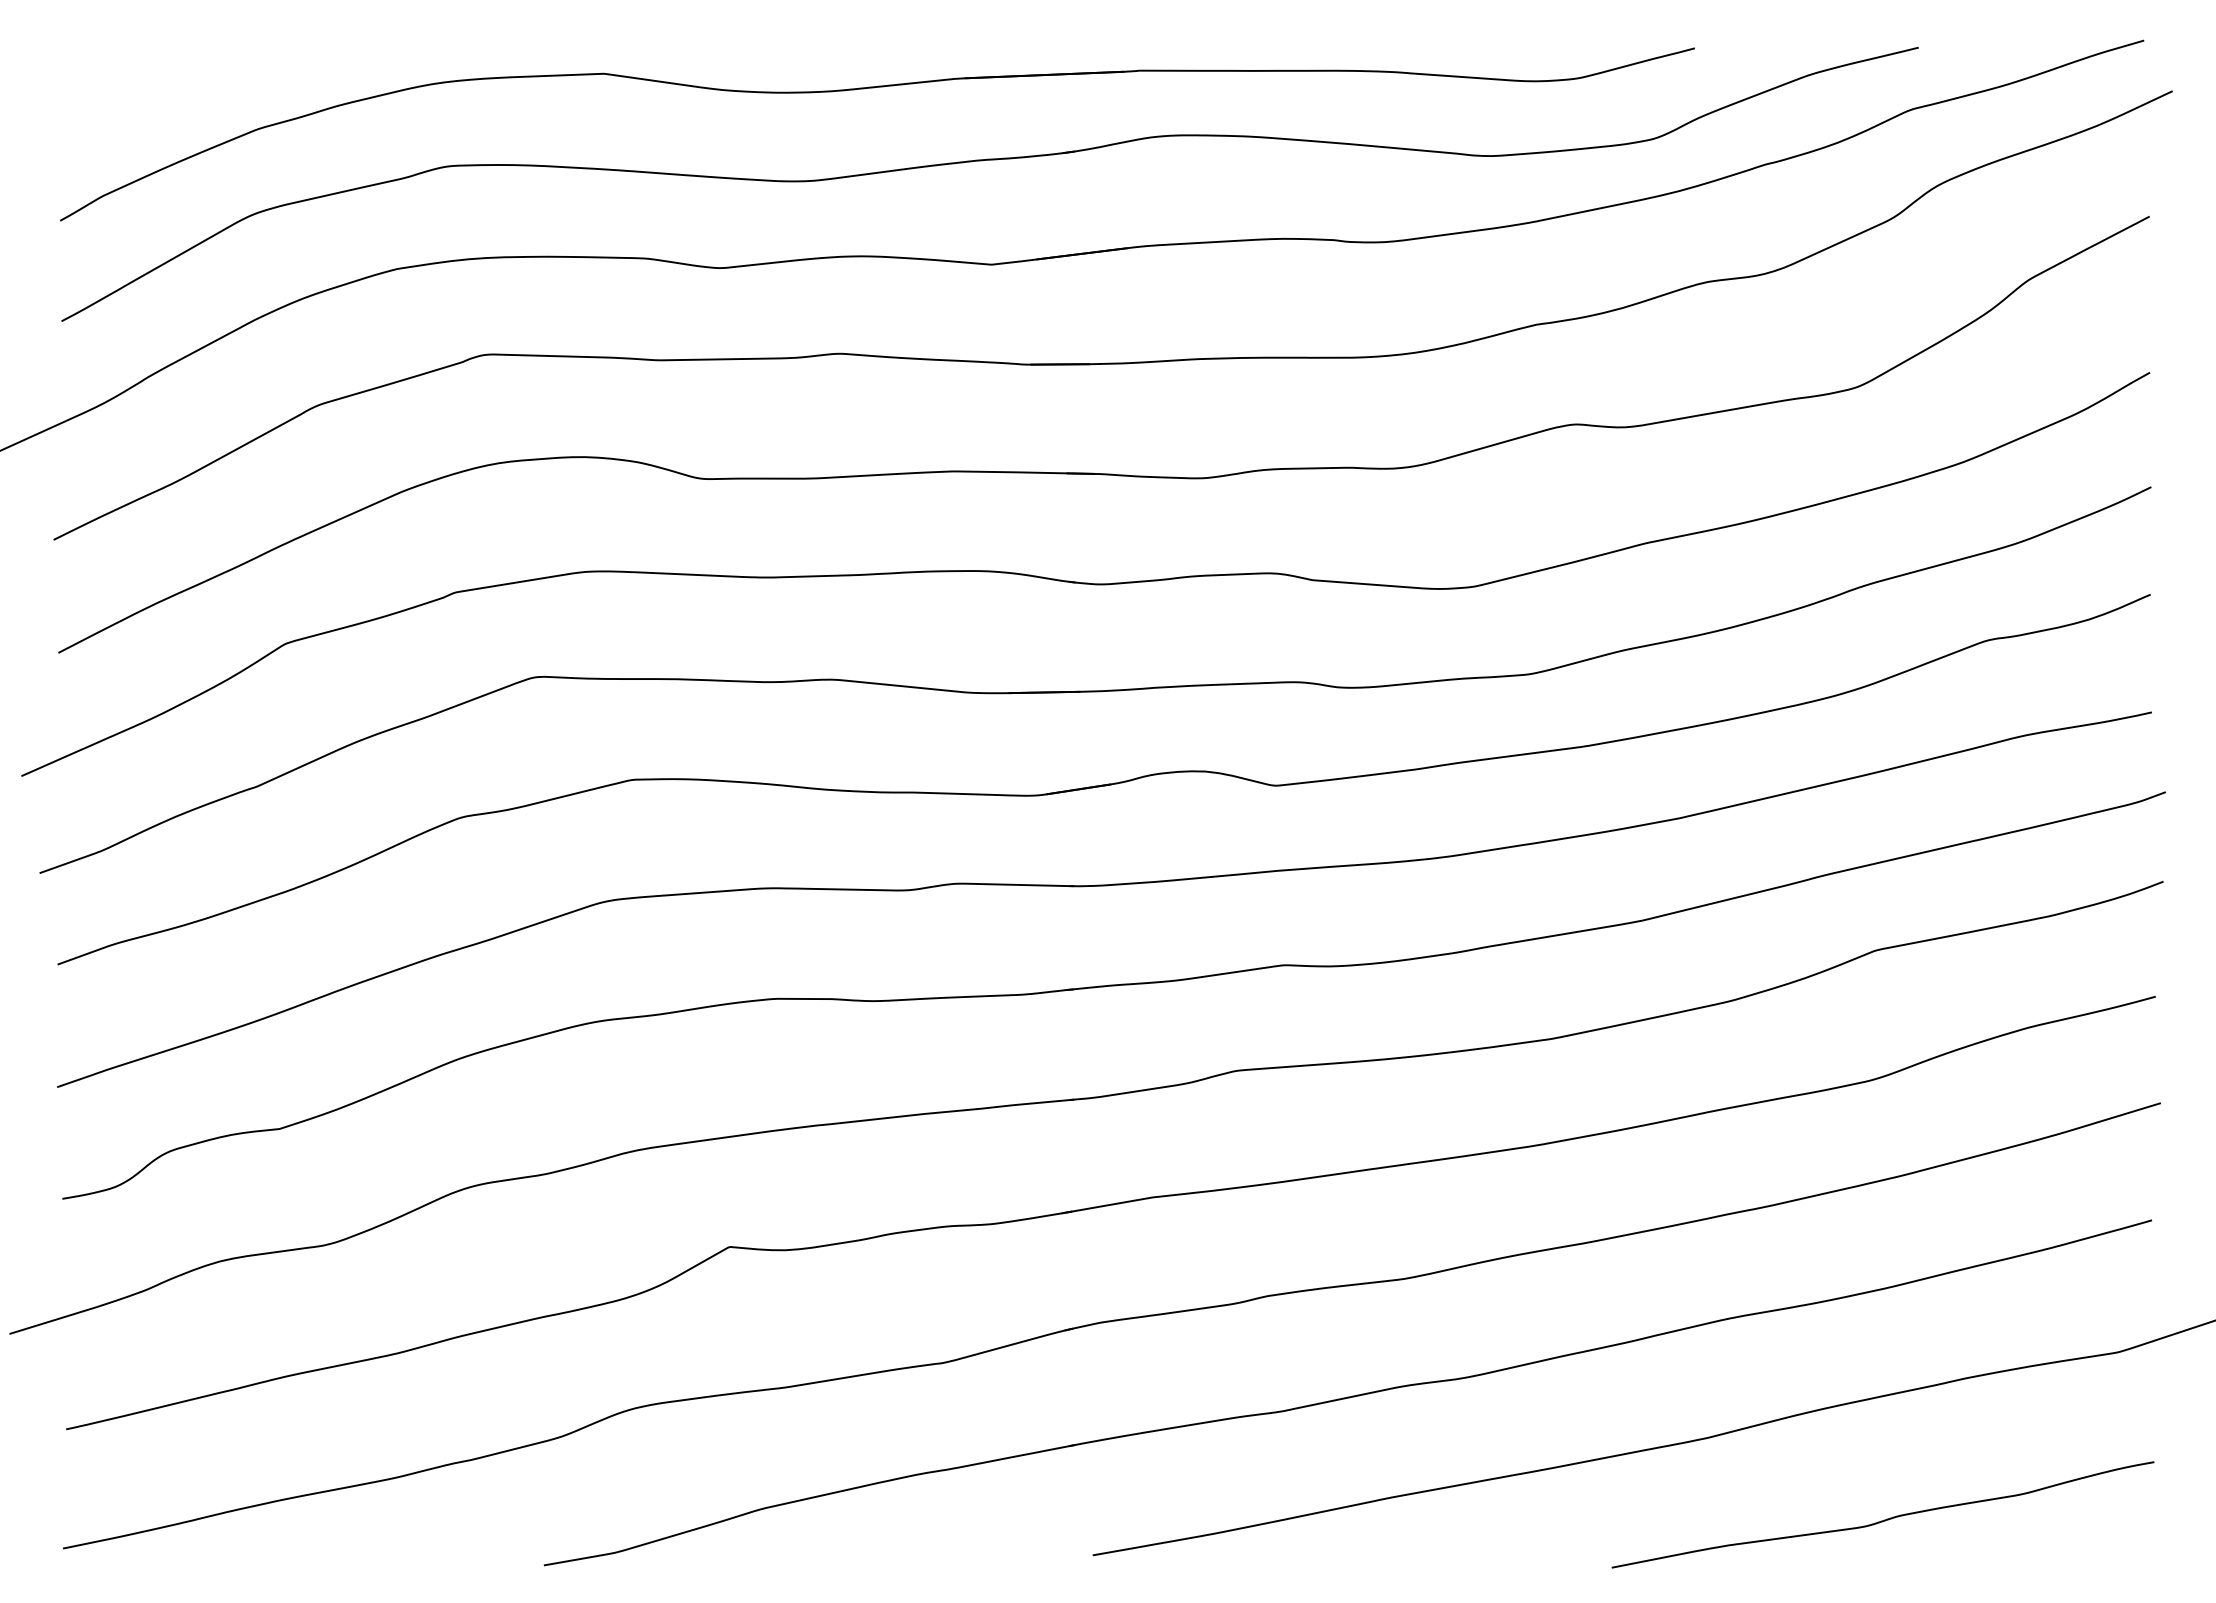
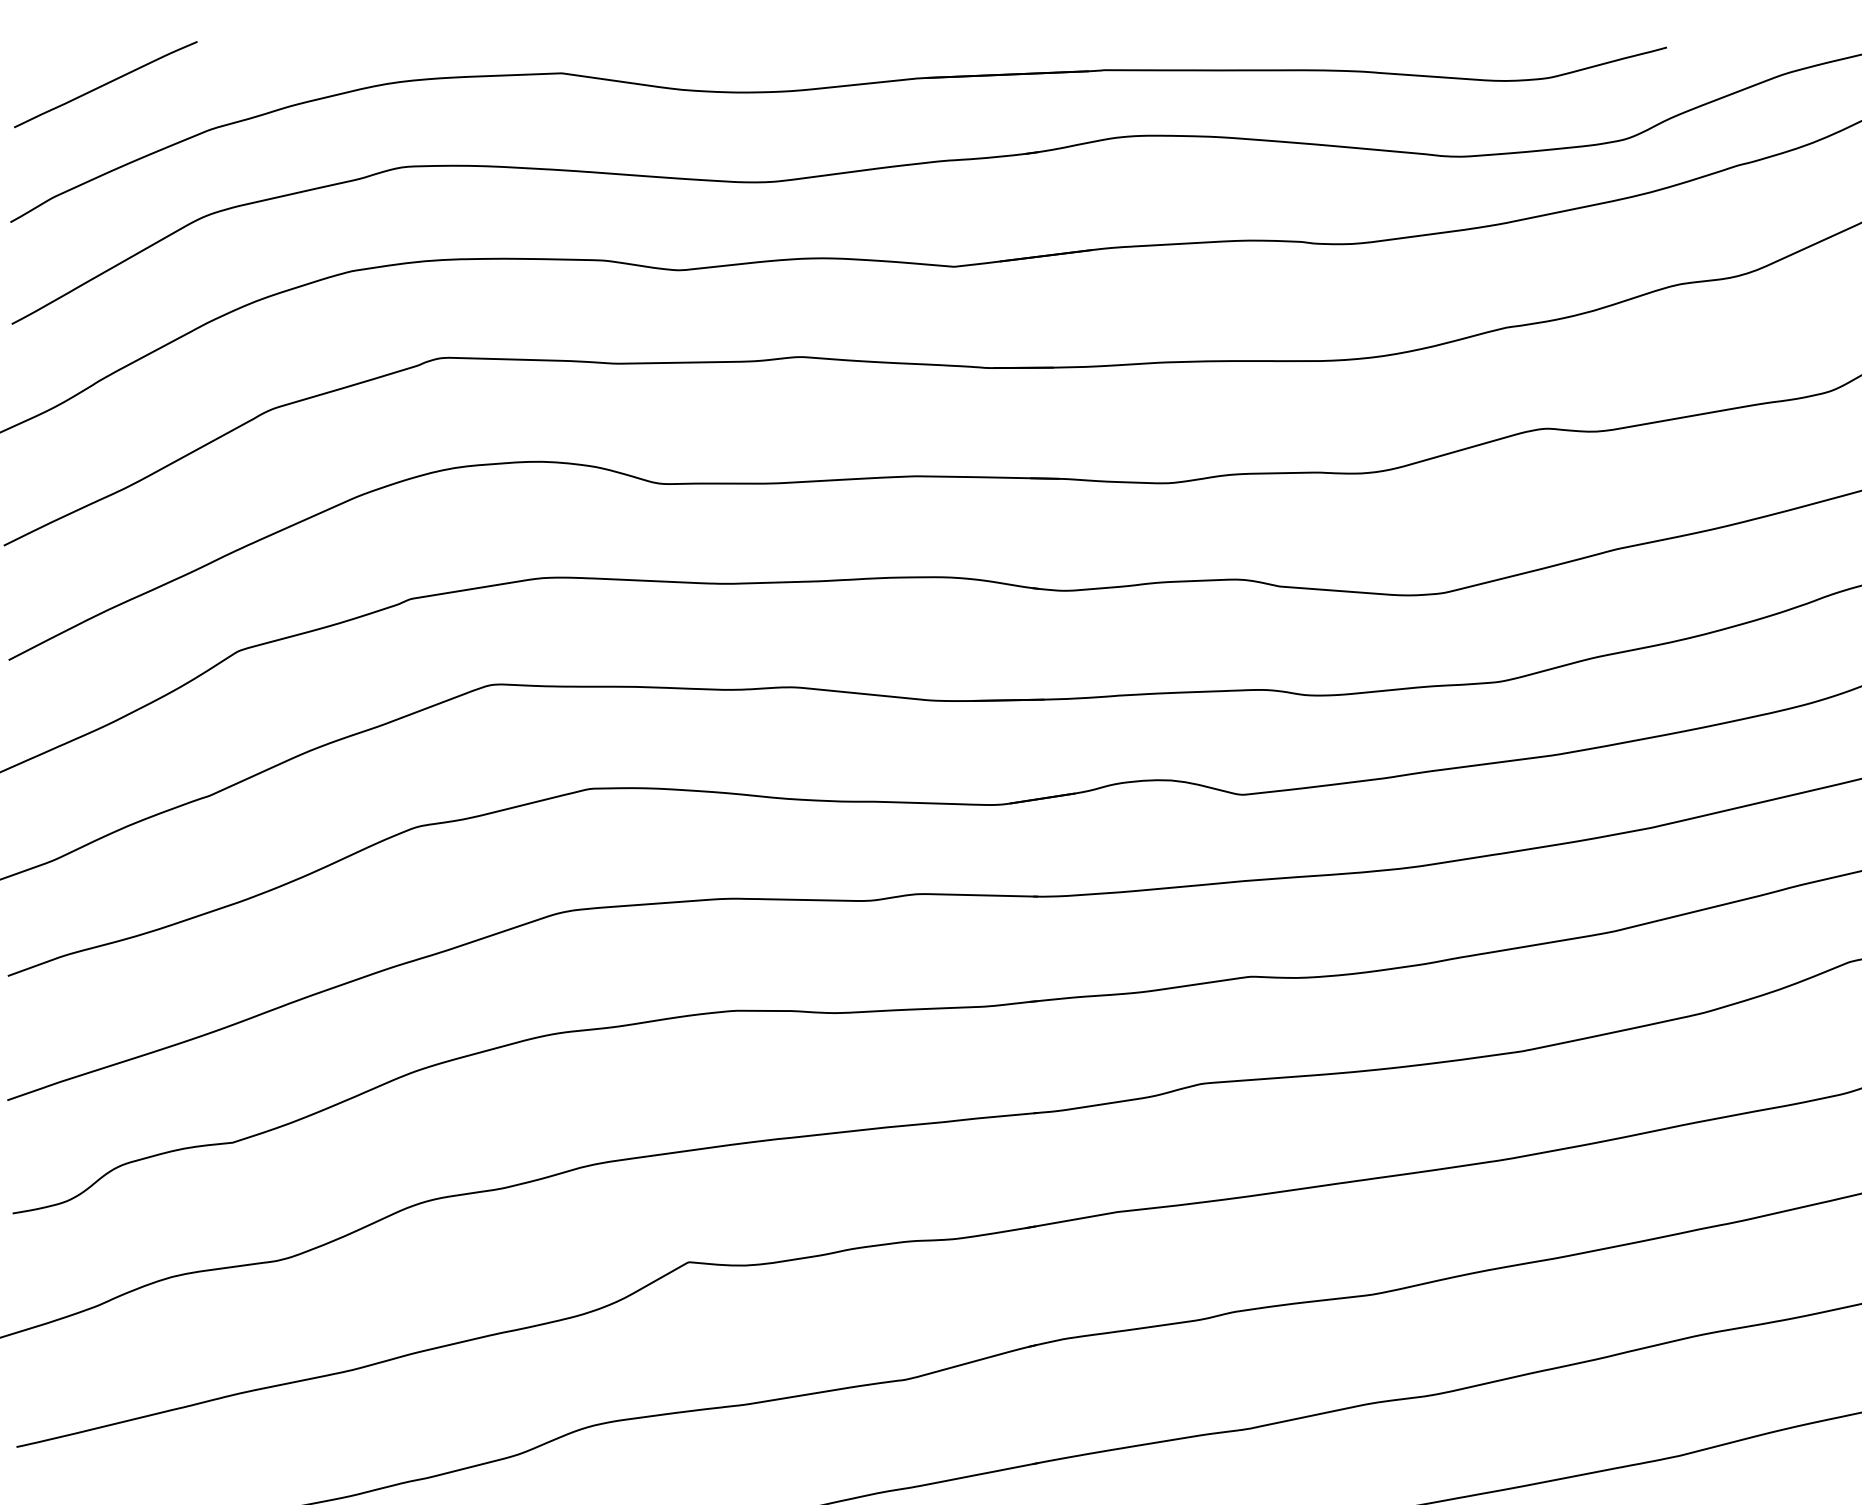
curve: (153, 84) -> (104, 84), added

